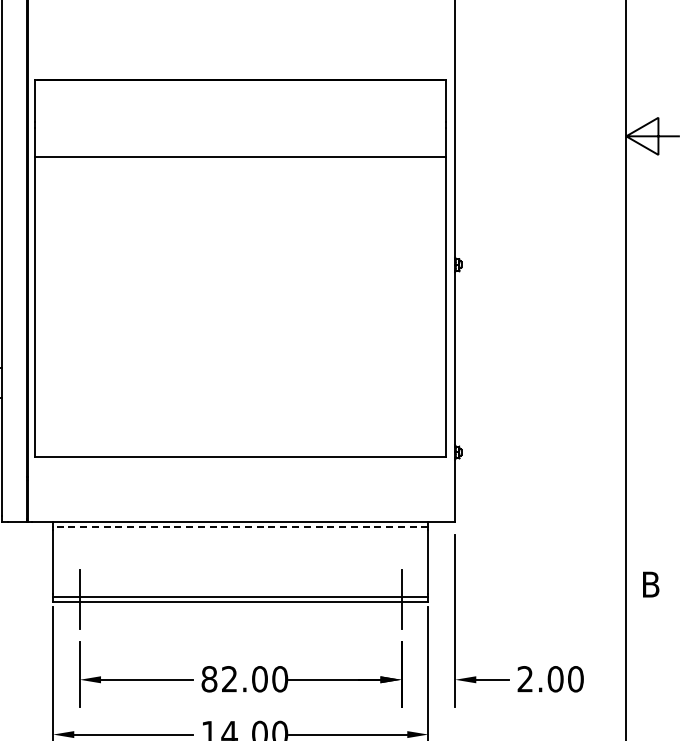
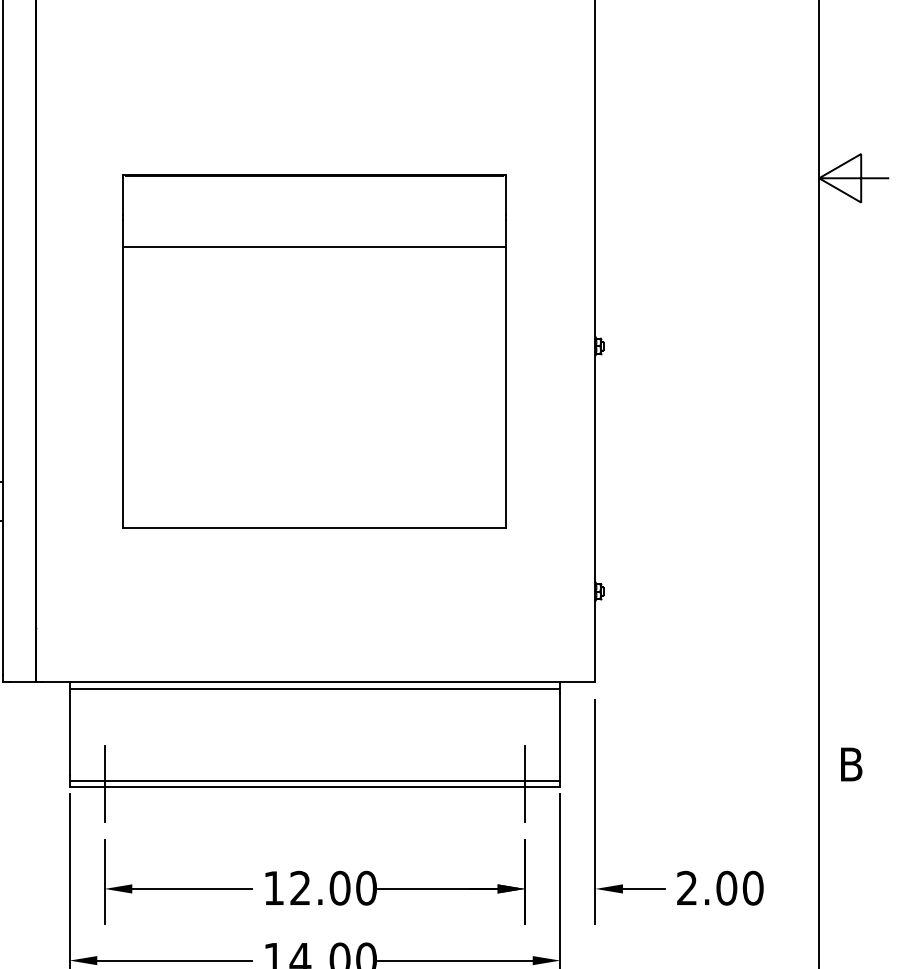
part: (240, 268) -> (314, 351), size x0.71
line: (240, 526) -> (314, 688), dashed -> solid
text: (209, 679) -> (274, 888), 82.00 -> 12.00

